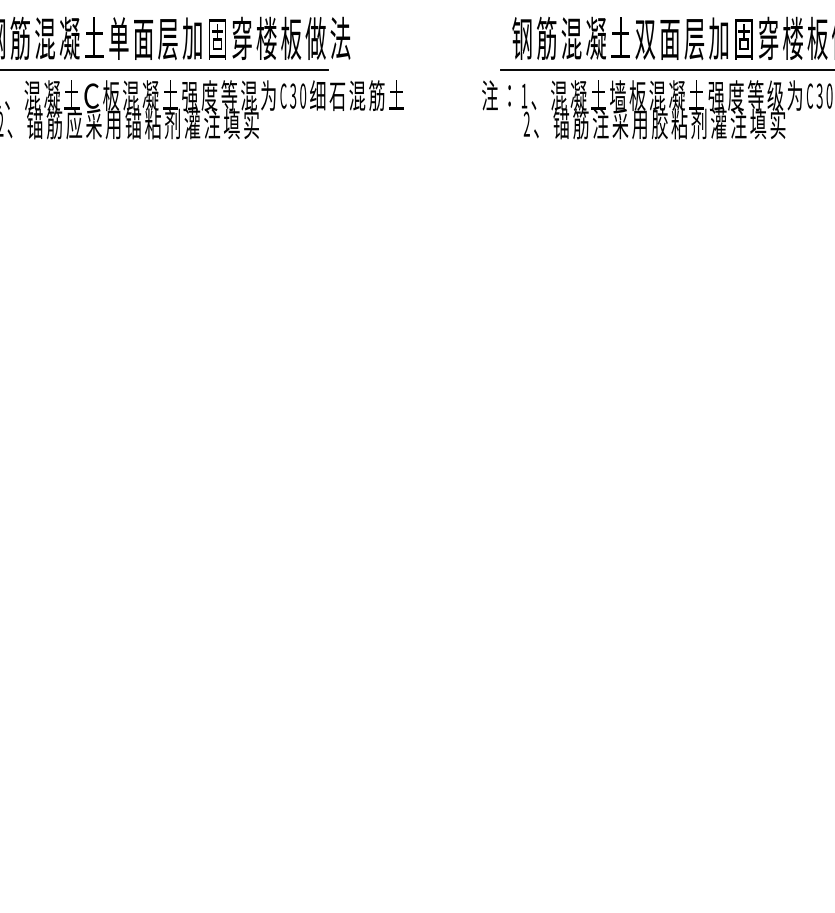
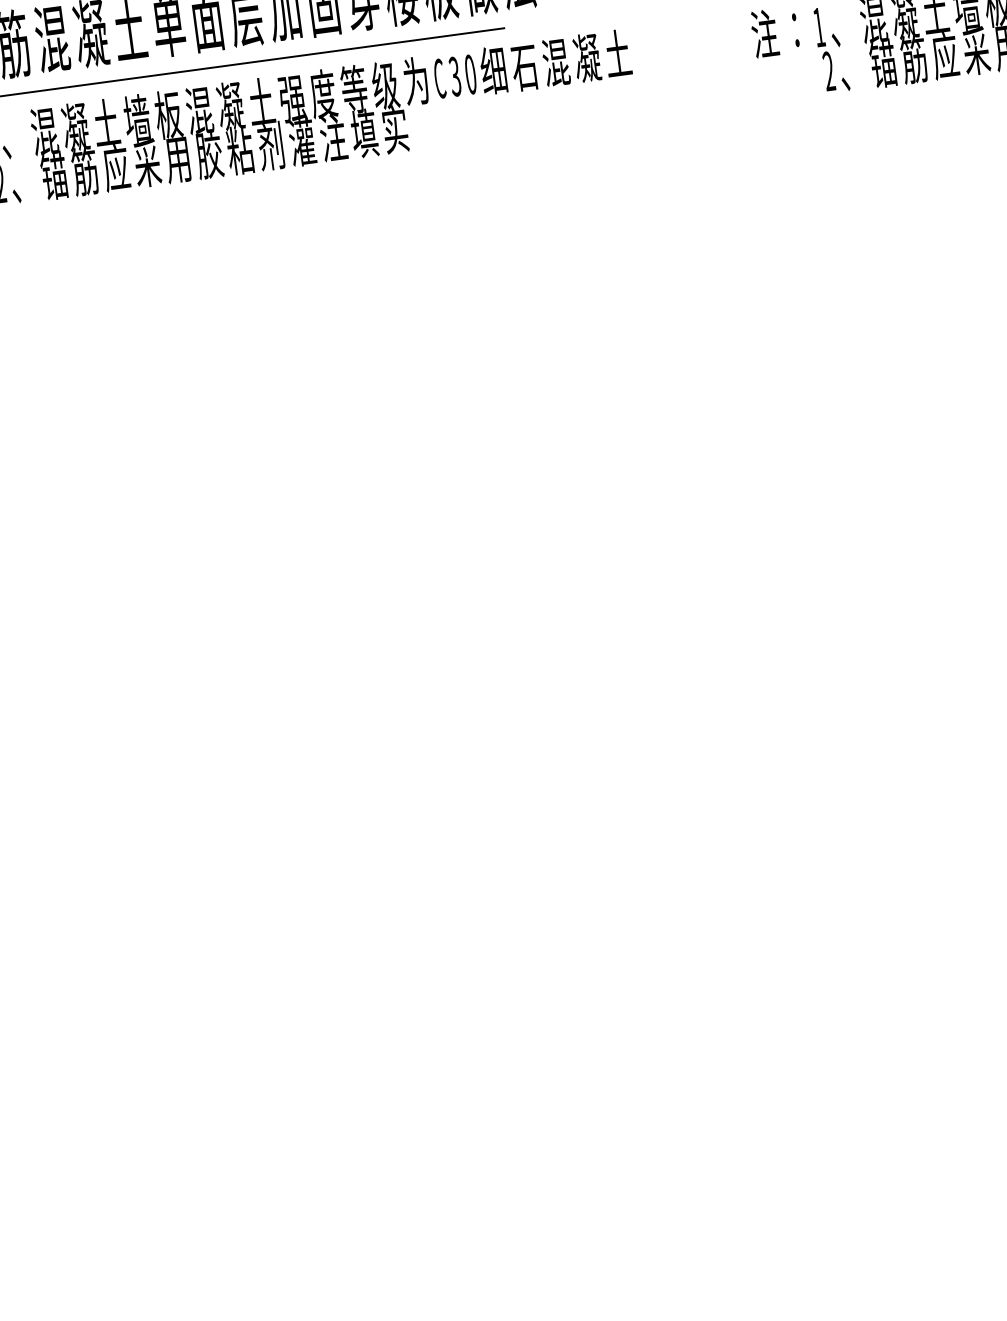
text: (91, 95) -> (137, 118), C -> 墙
text: (248, 95) -> (384, 85), 混 -> 级
text: (376, 95) -> (586, 58), 筋 -> 凝
text: (133, 123) -> (209, 153), 锚 -> 胶
text: (600, 124) -> (945, 55), 注 -> 应

